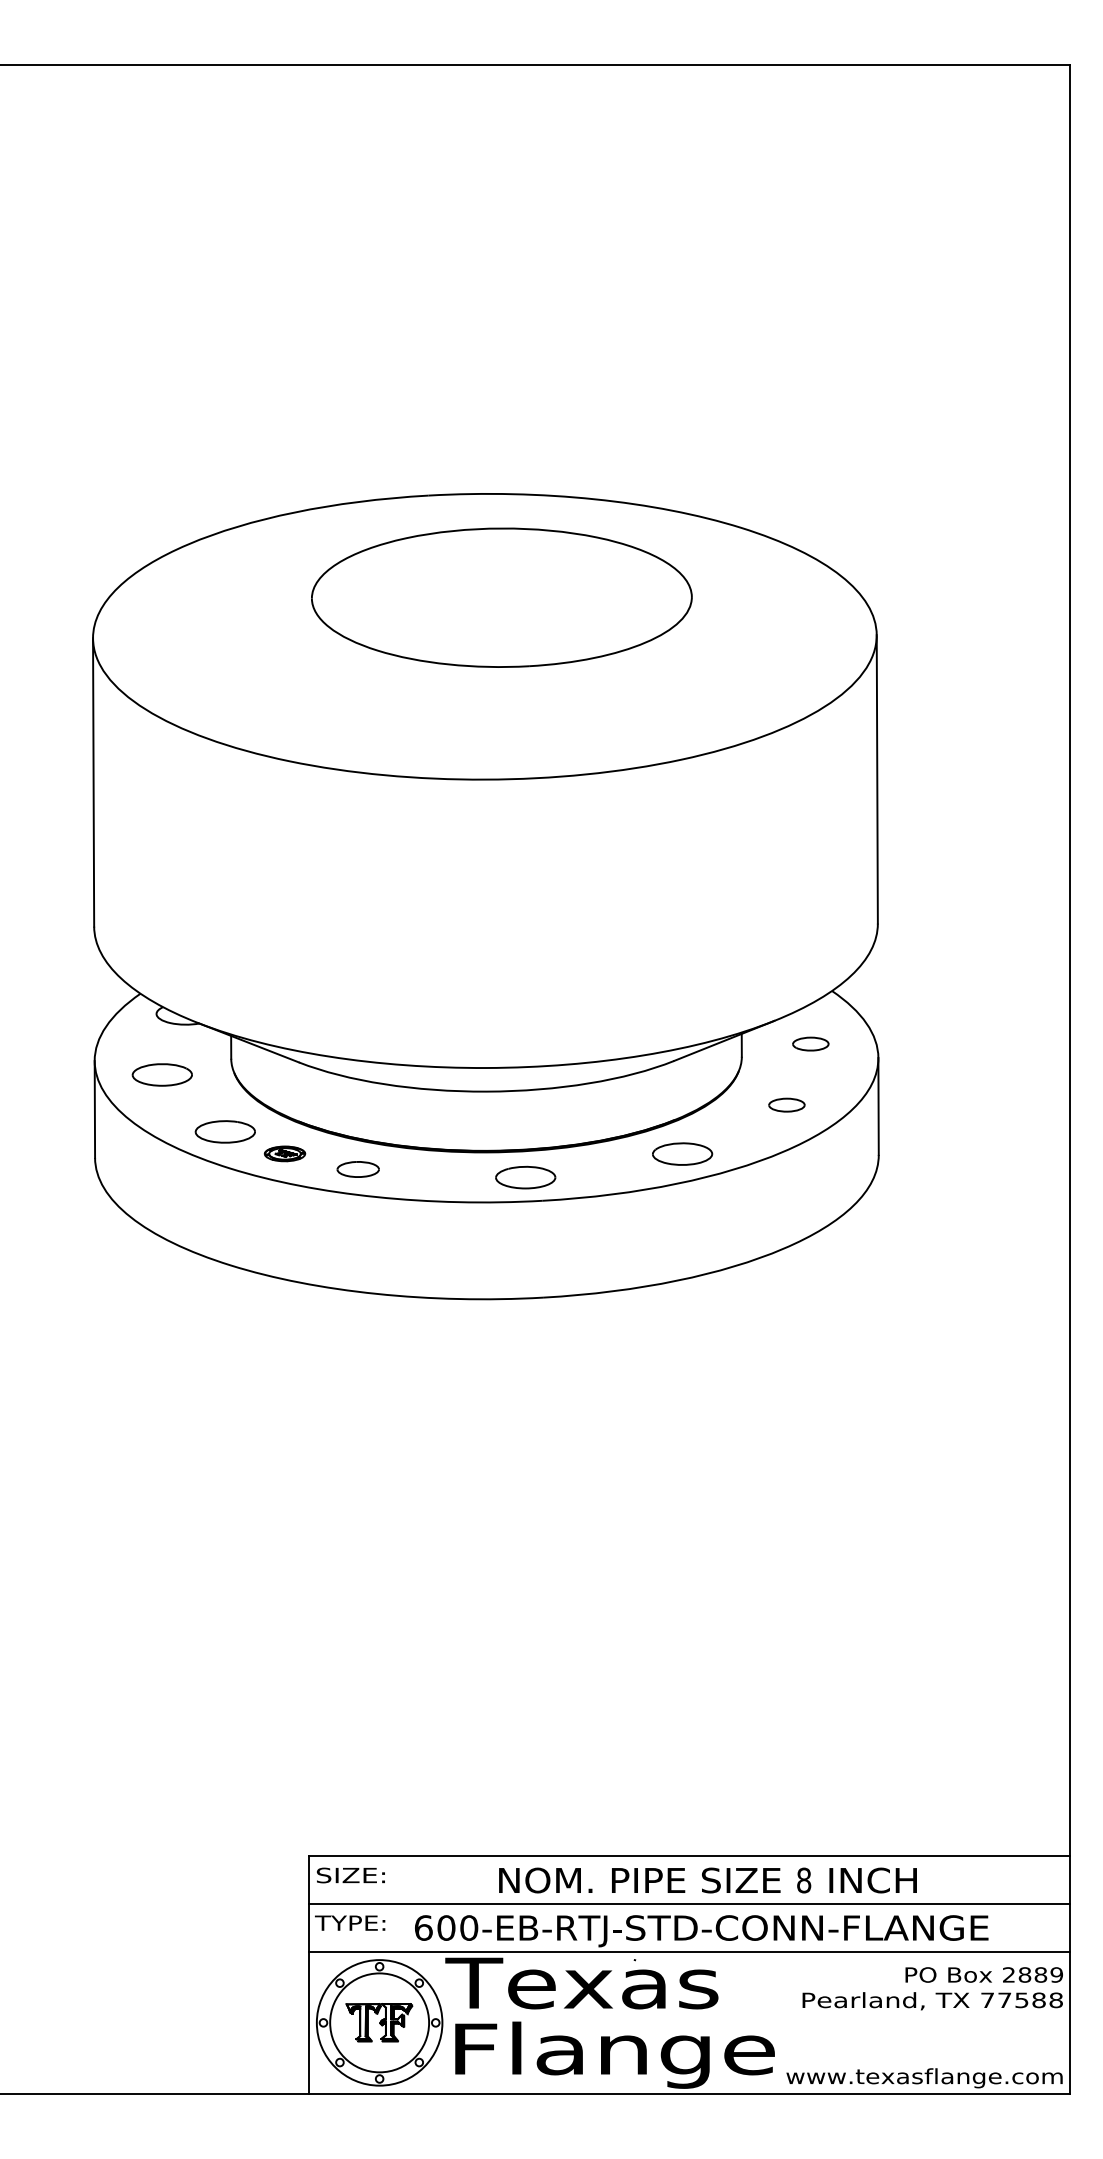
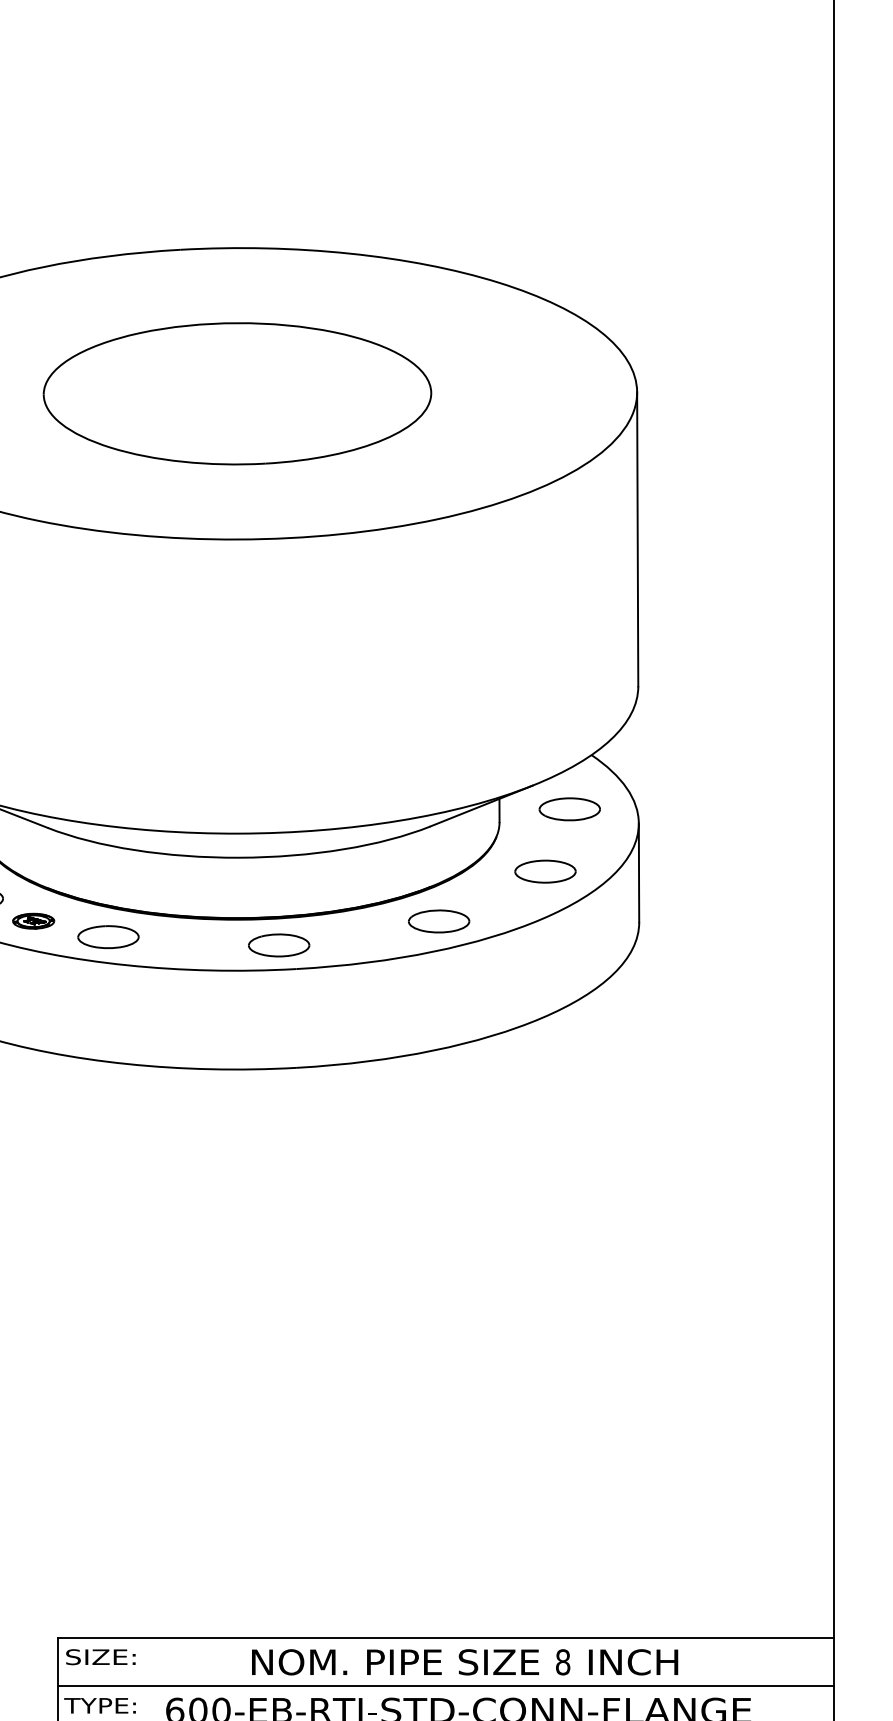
part: (501, 597) -> (237, 393), moved
part: (810, 1043) -> (569, 808), size x1.67
part: (786, 1104) -> (545, 870), size x1.67
part: (357, 1169) -> (107, 937), size x1.43

